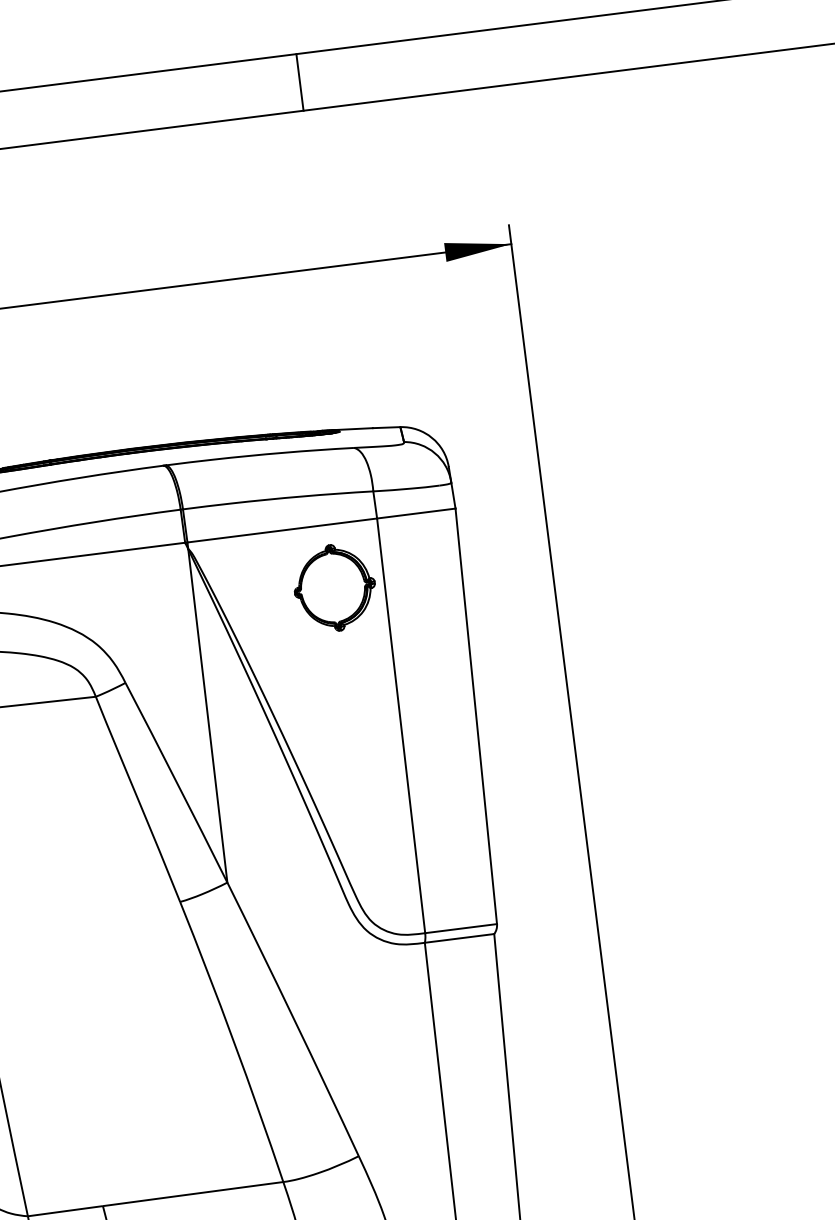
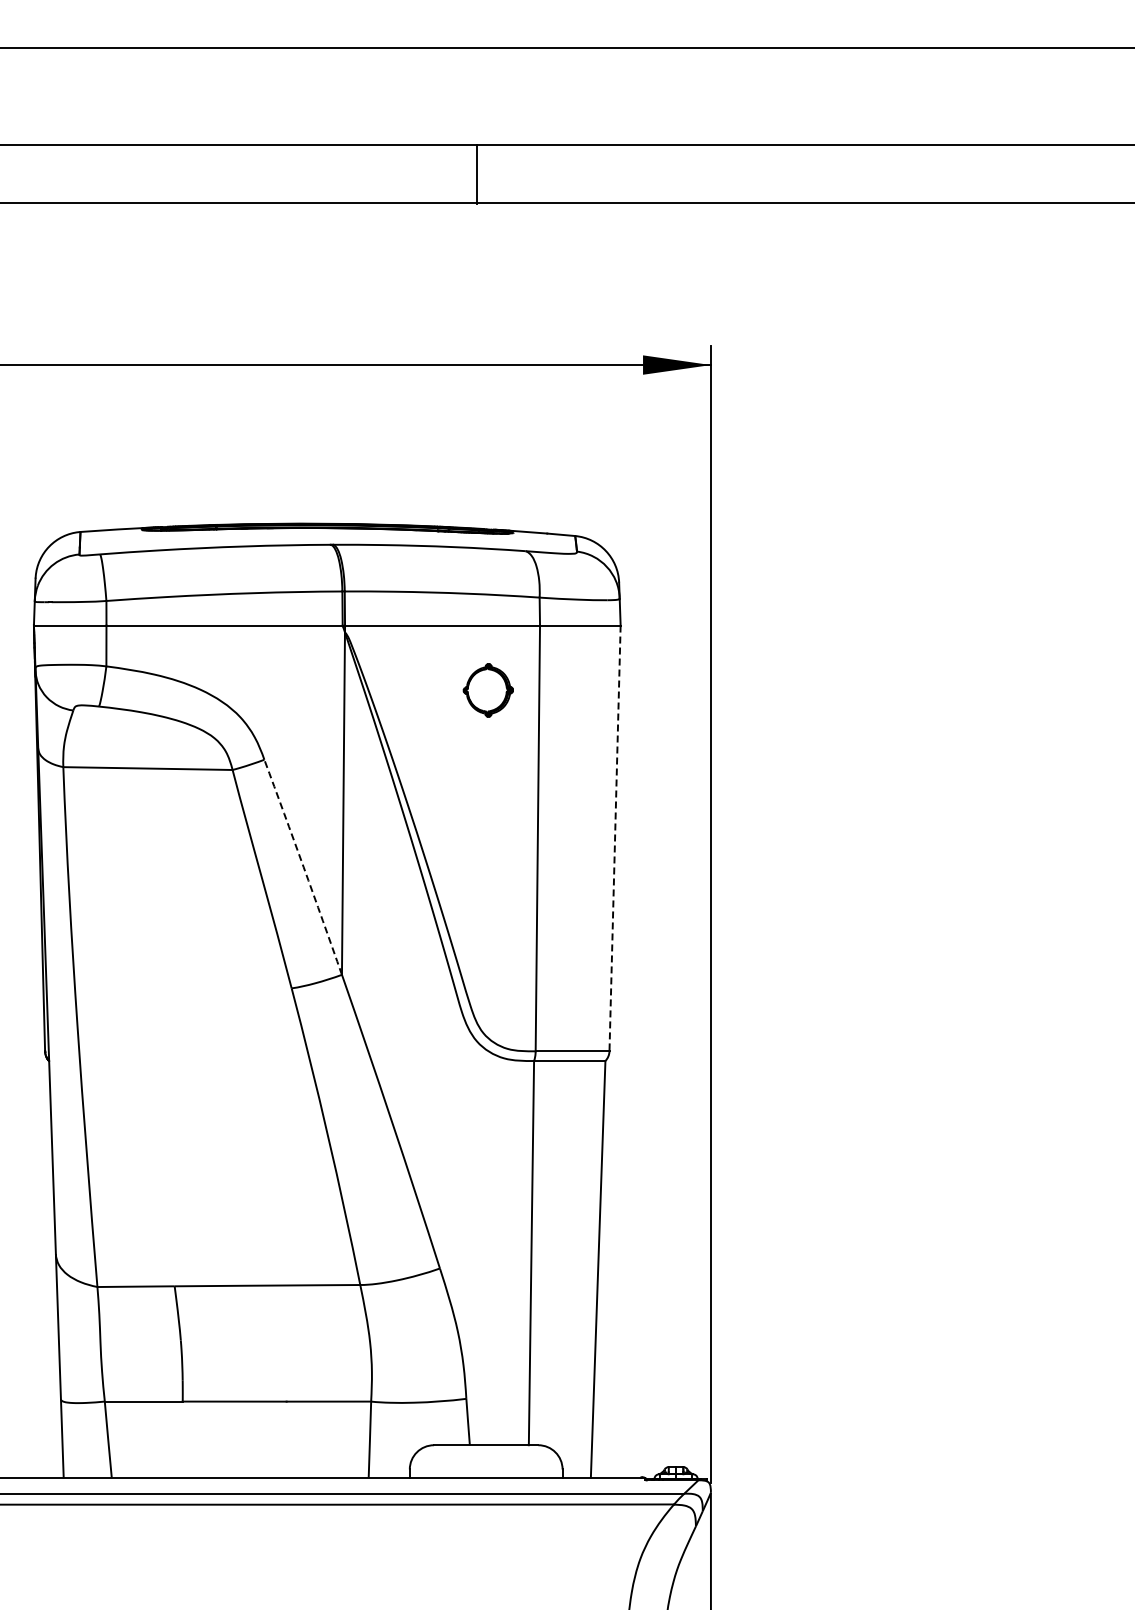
line: (299, 82) -> (476, 174), moved
part: (334, 588) -> (488, 690), size x0.6
line: (476, 716) -> (615, 838), solid -> dashed
arc: (176, 782) -> (303, 867), solid -> dashed

